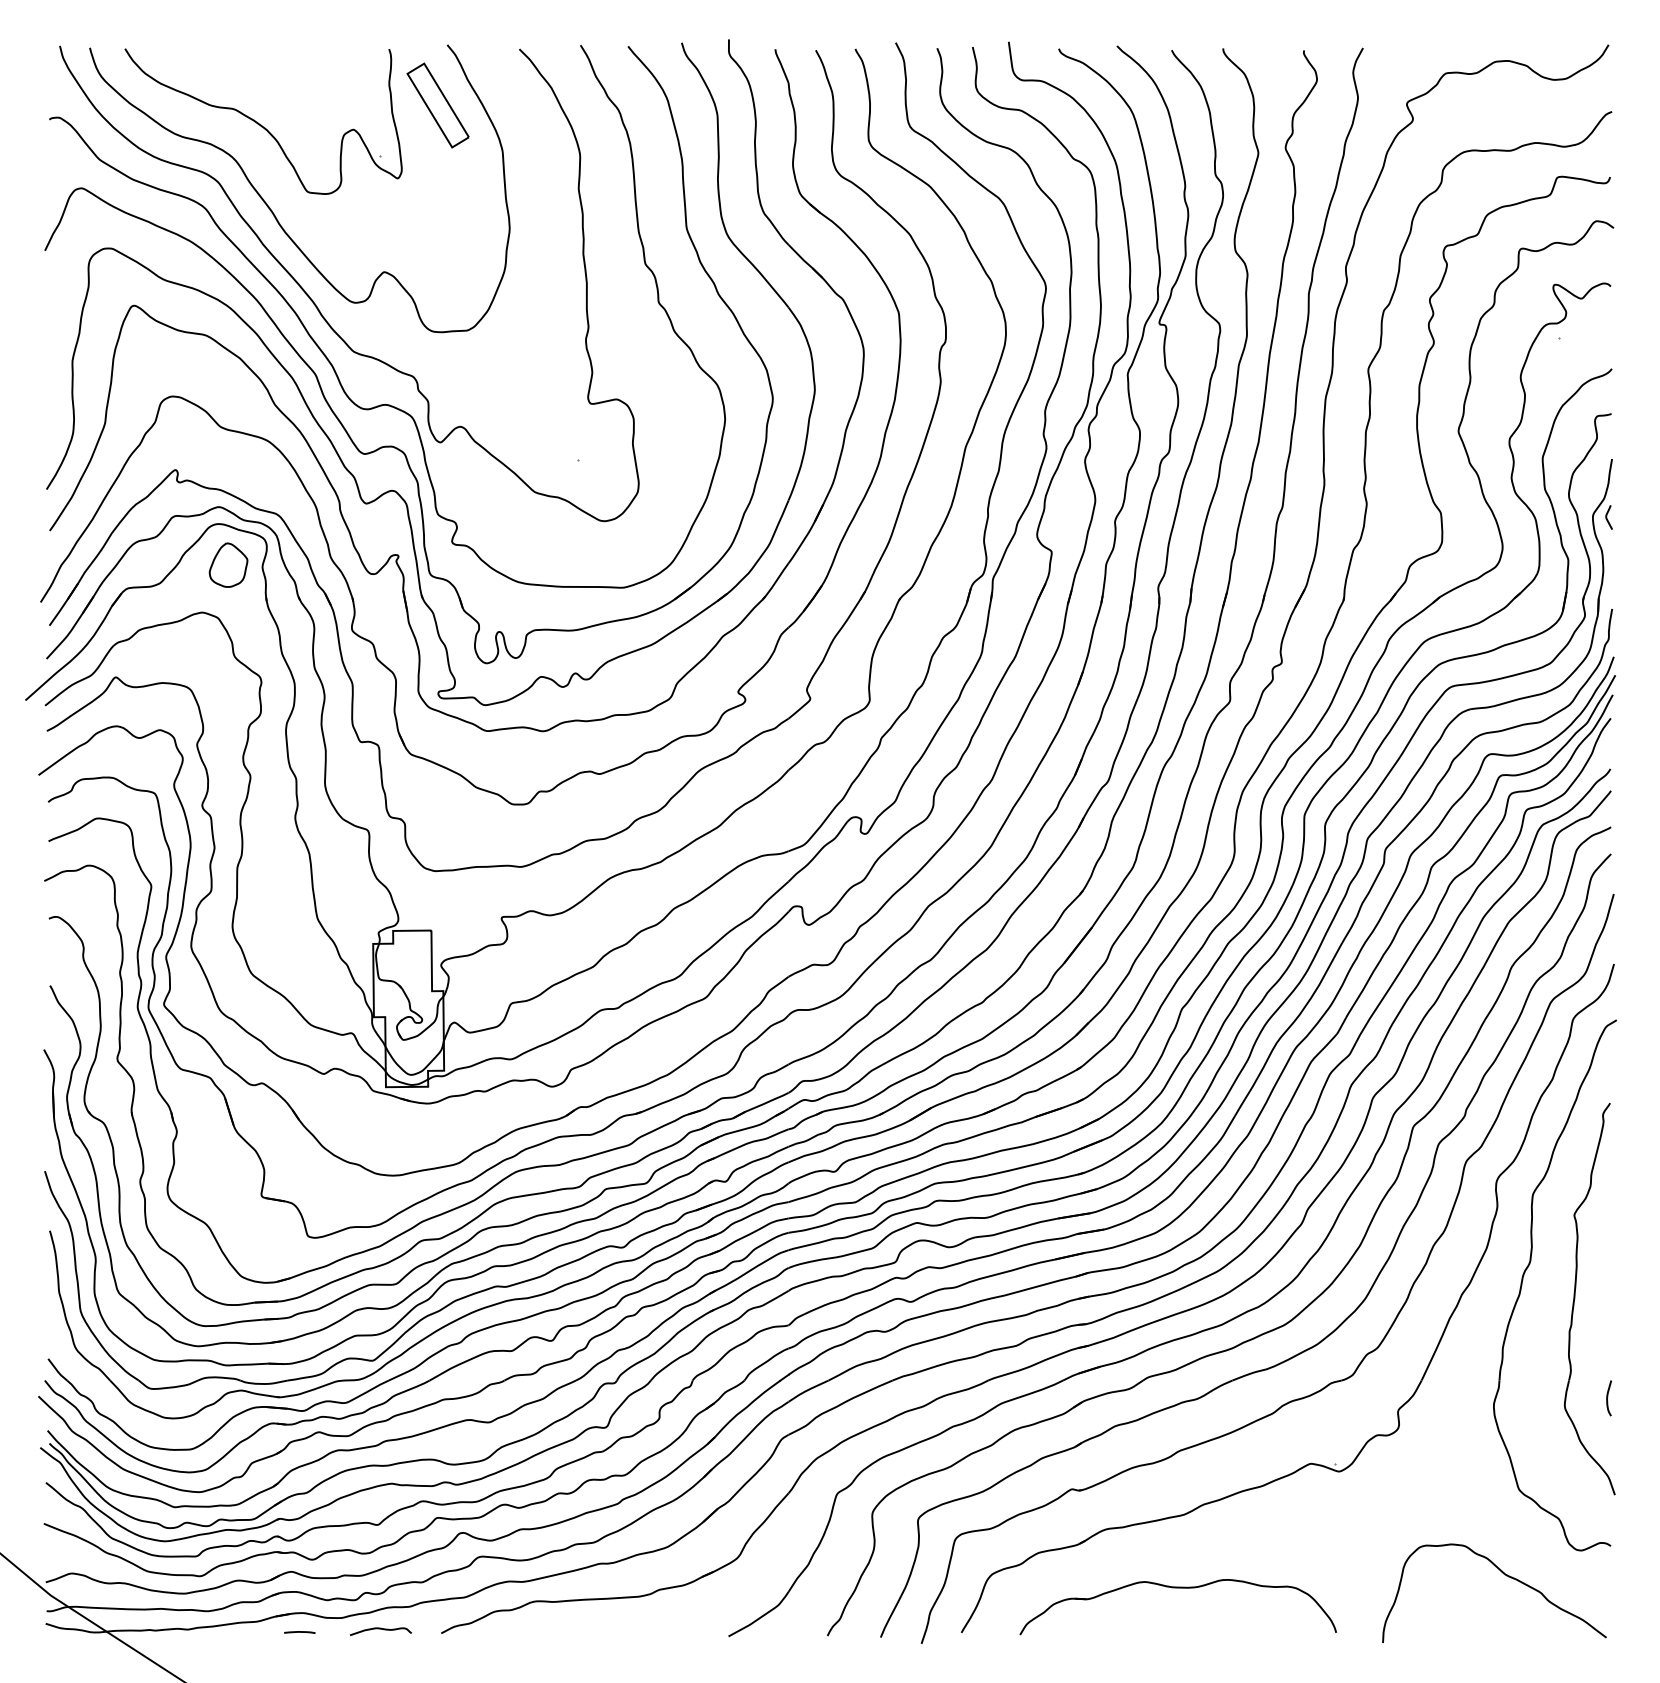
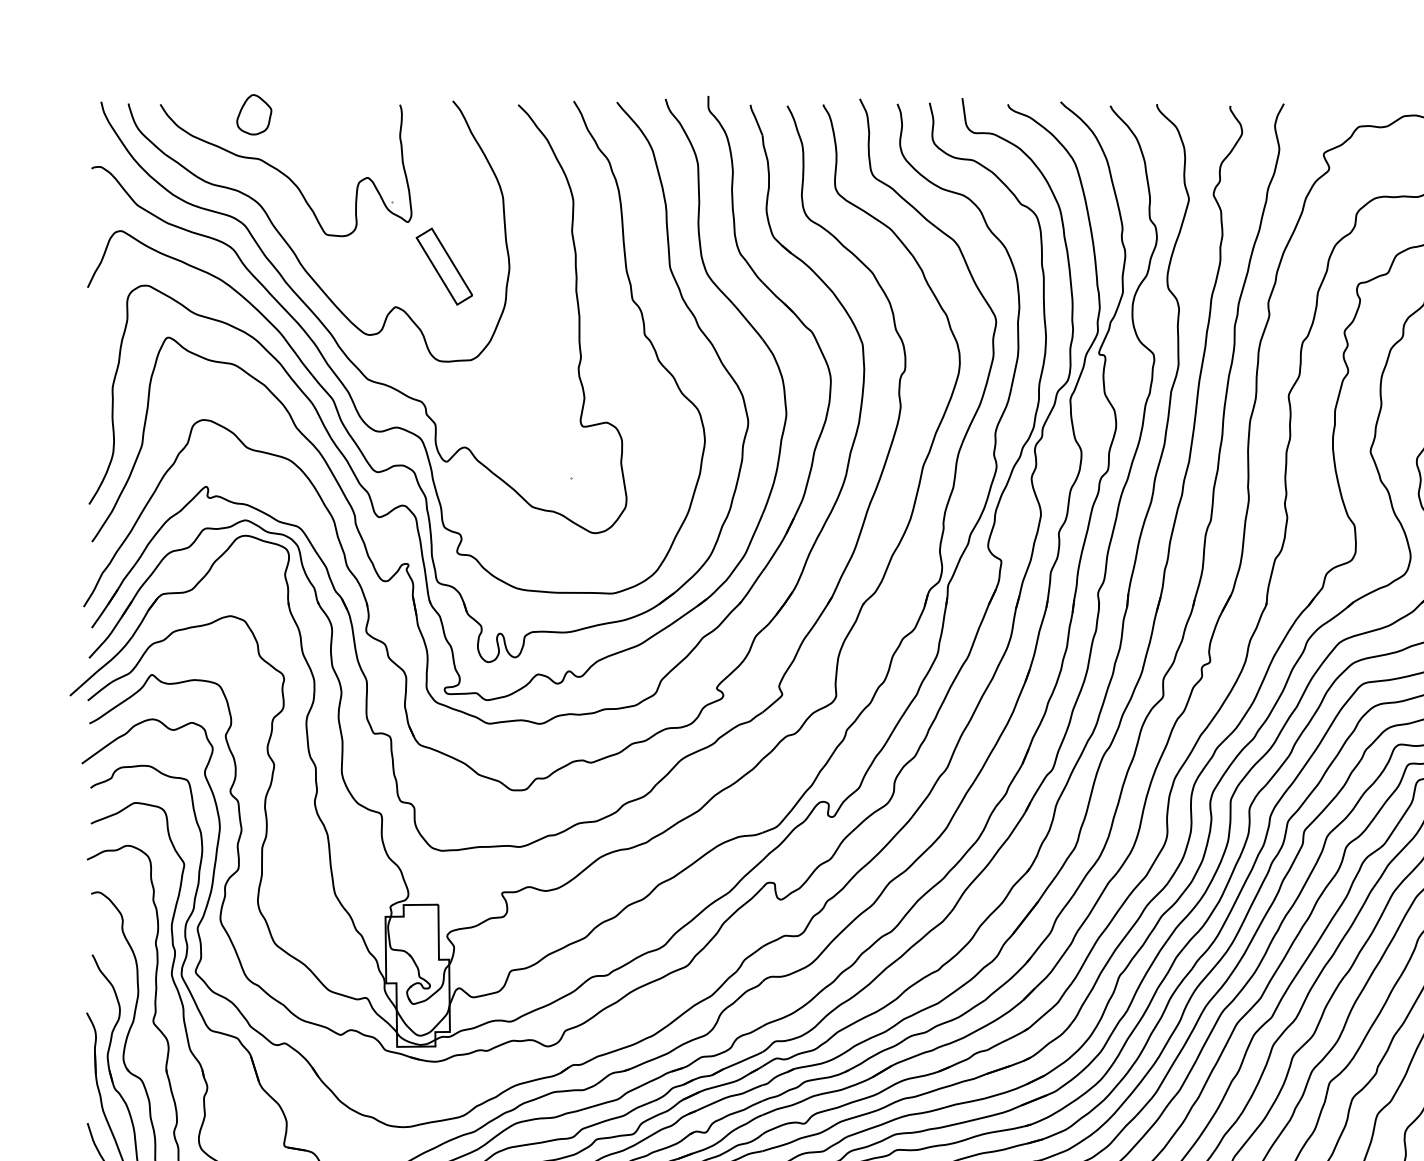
part: (437, 105) -> (443, 266), moved
part: (228, 564) -> (254, 114), moved

